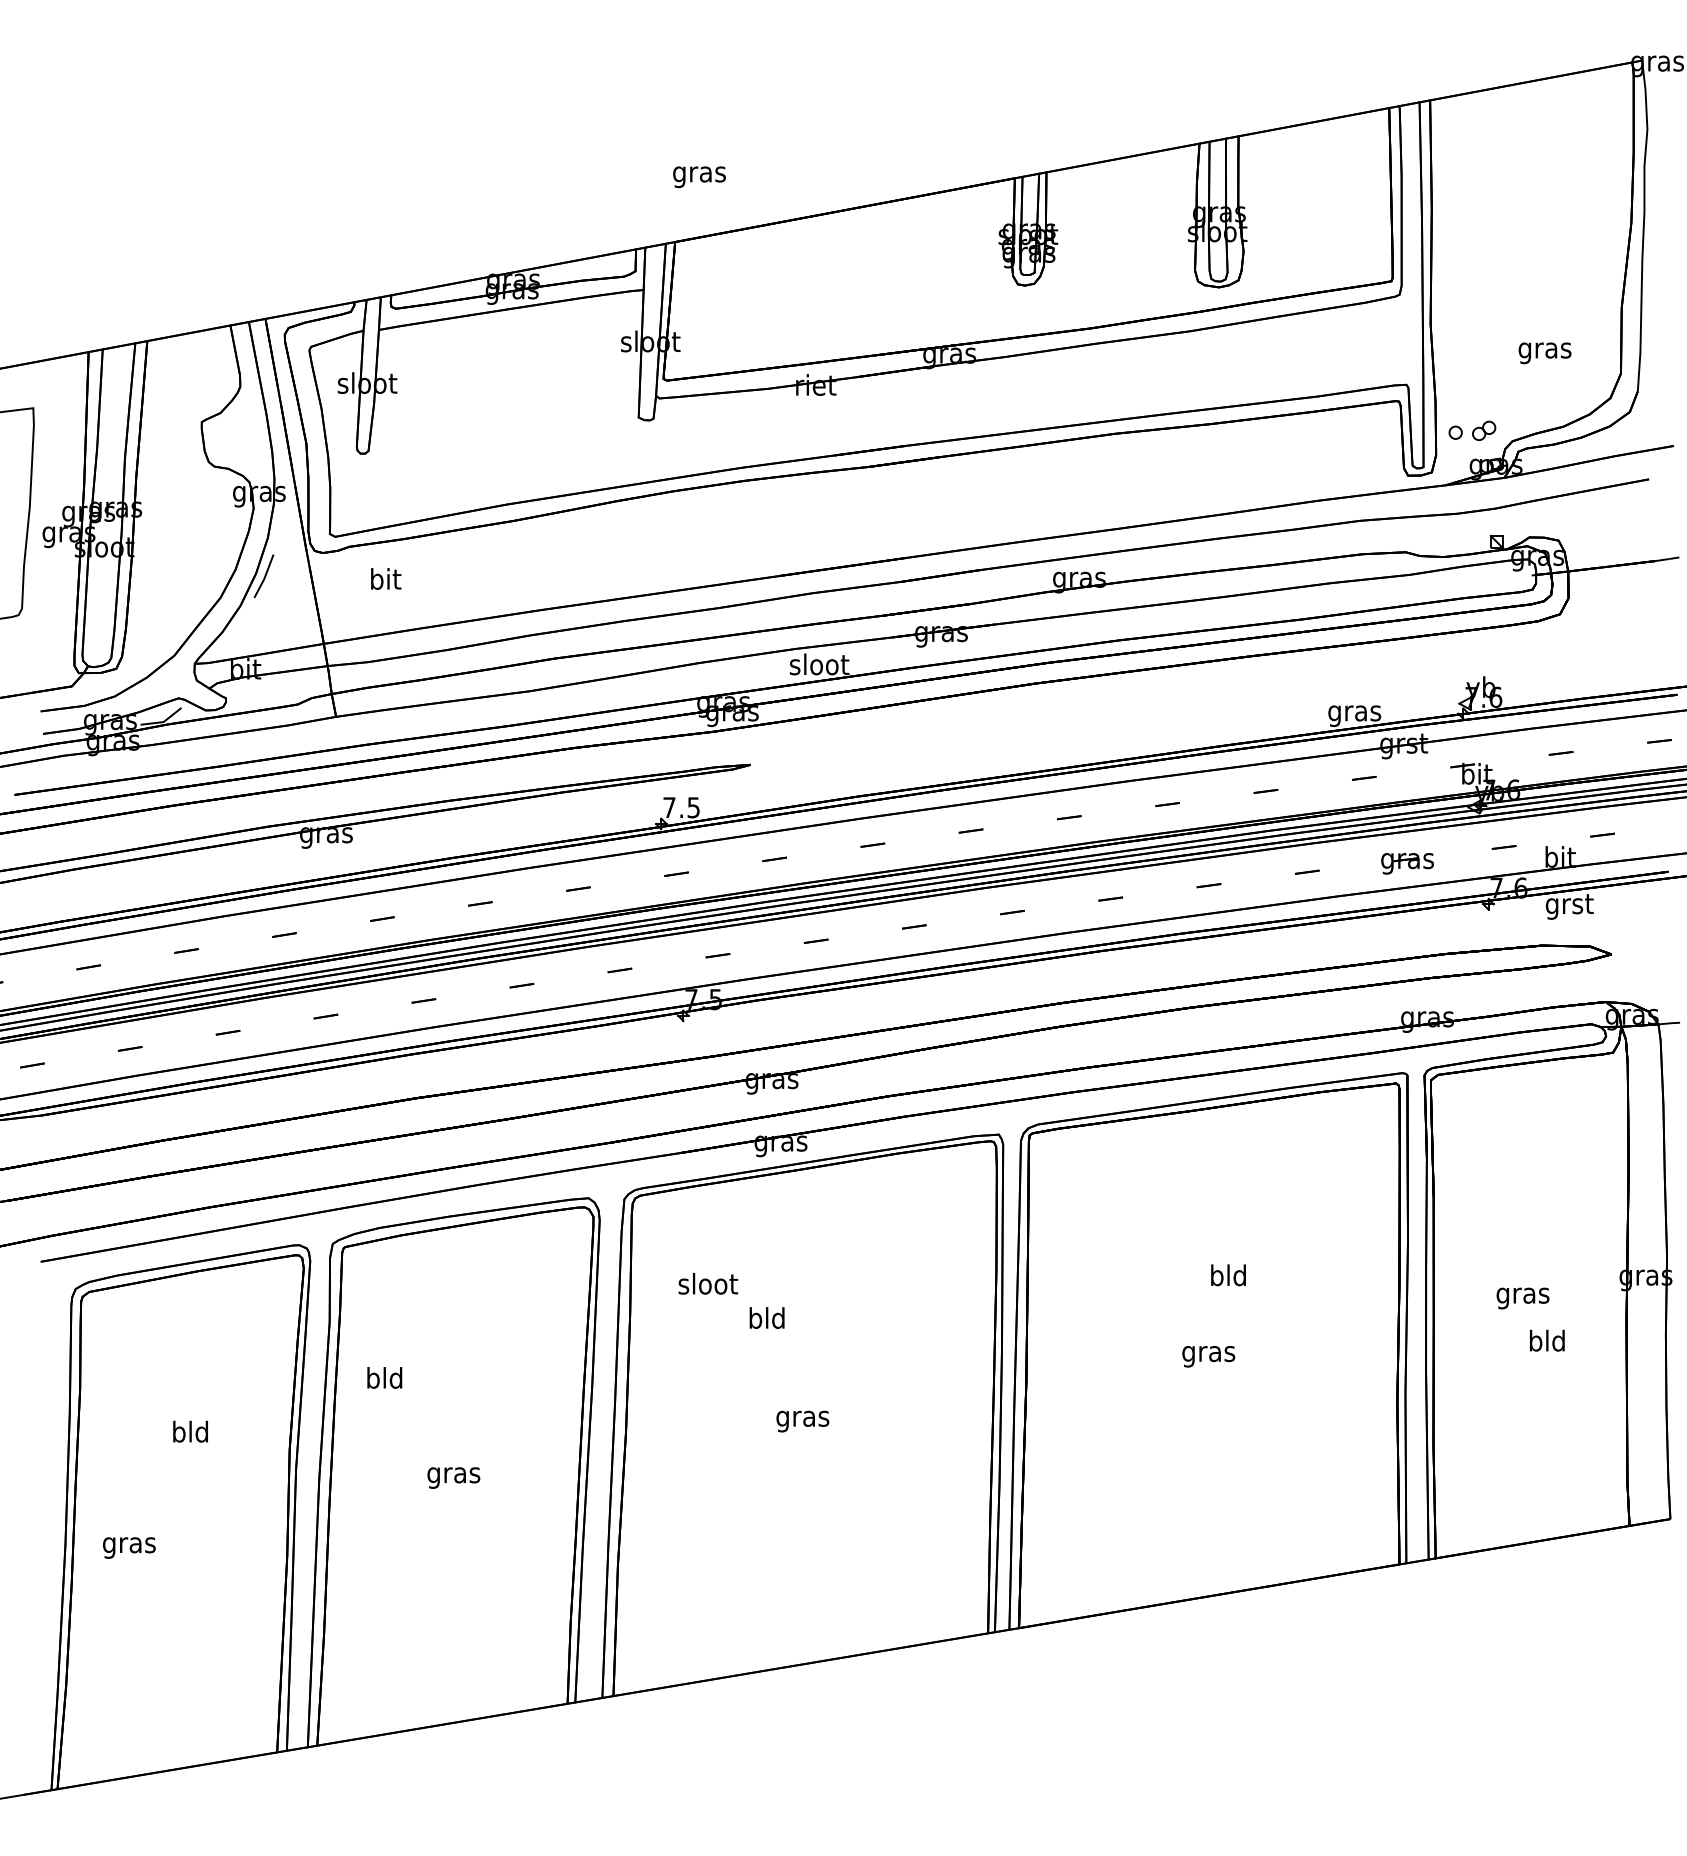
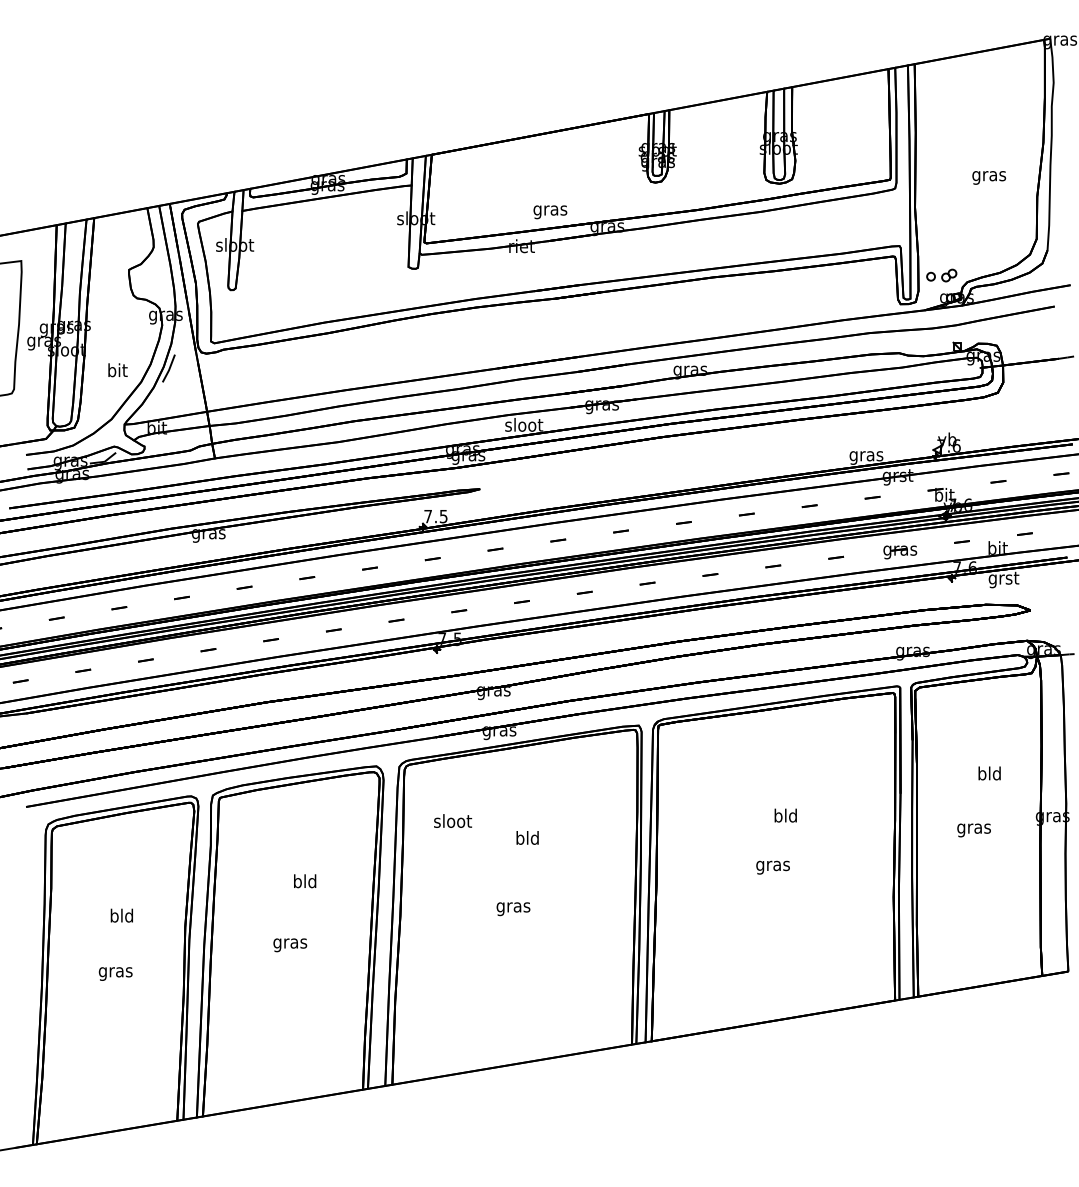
text: (699, 177) -> (550, 212), moved
text: (1545, 352) -> (989, 177), moved
text: (385, 579) -> (117, 370), moved
text: (766, 1317) -> (527, 837), moved
text: (1547, 1340) -> (989, 773), moved
text: (385, 1378) -> (305, 881), moved
text: (128, 1547) -> (115, 973), moved

